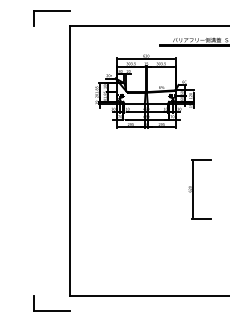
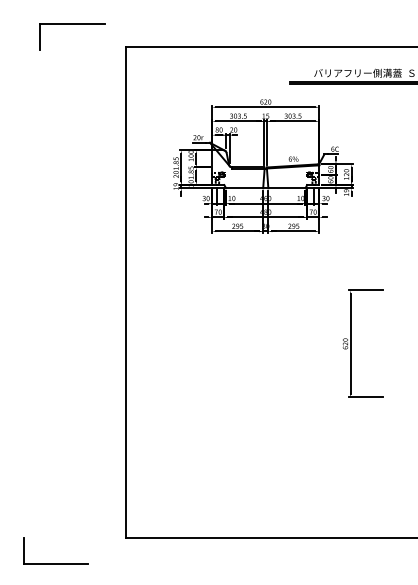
part: (51, 11) -> (71, 24), moved
part: (51, 310) -> (55, 563), moved

